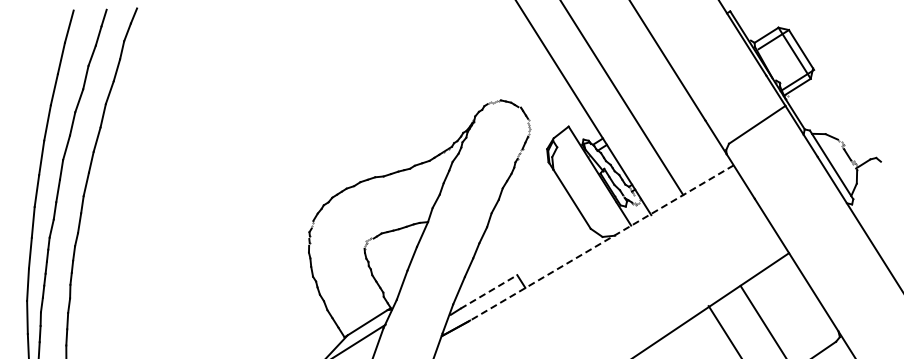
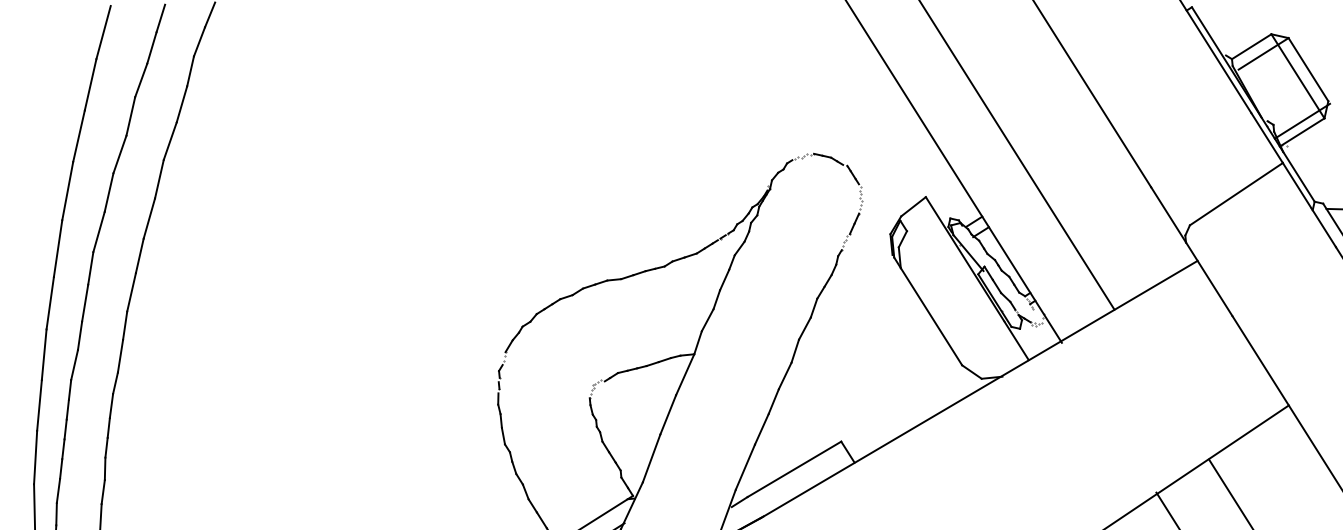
line: (601, 243) -> (979, 389), dashed -> solid
line: (489, 291) -> (795, 468), dashed -> solid

